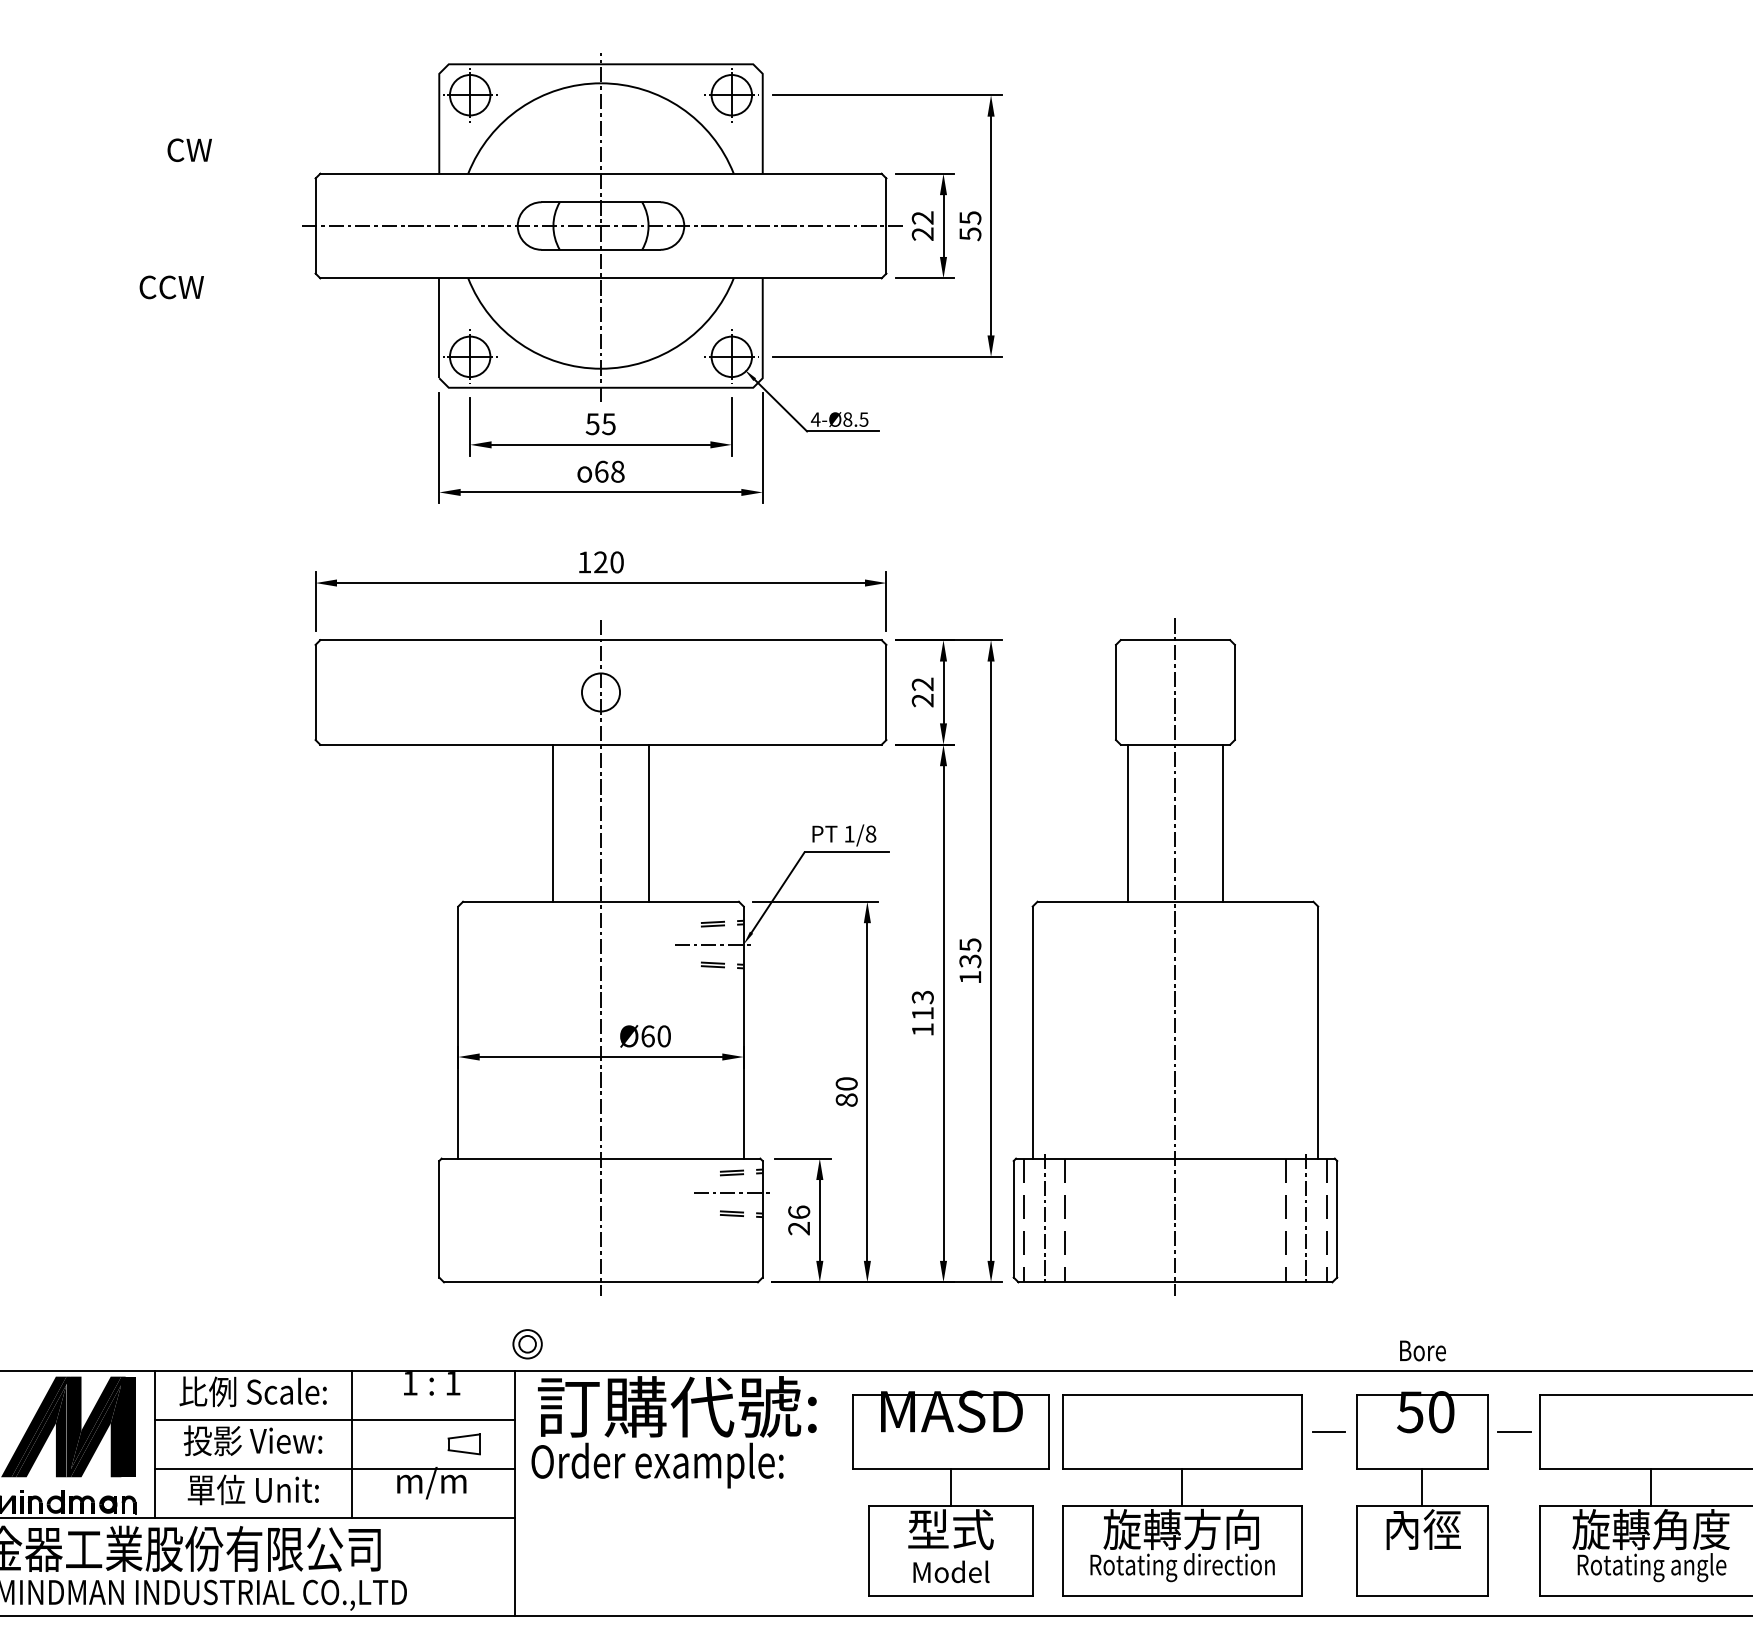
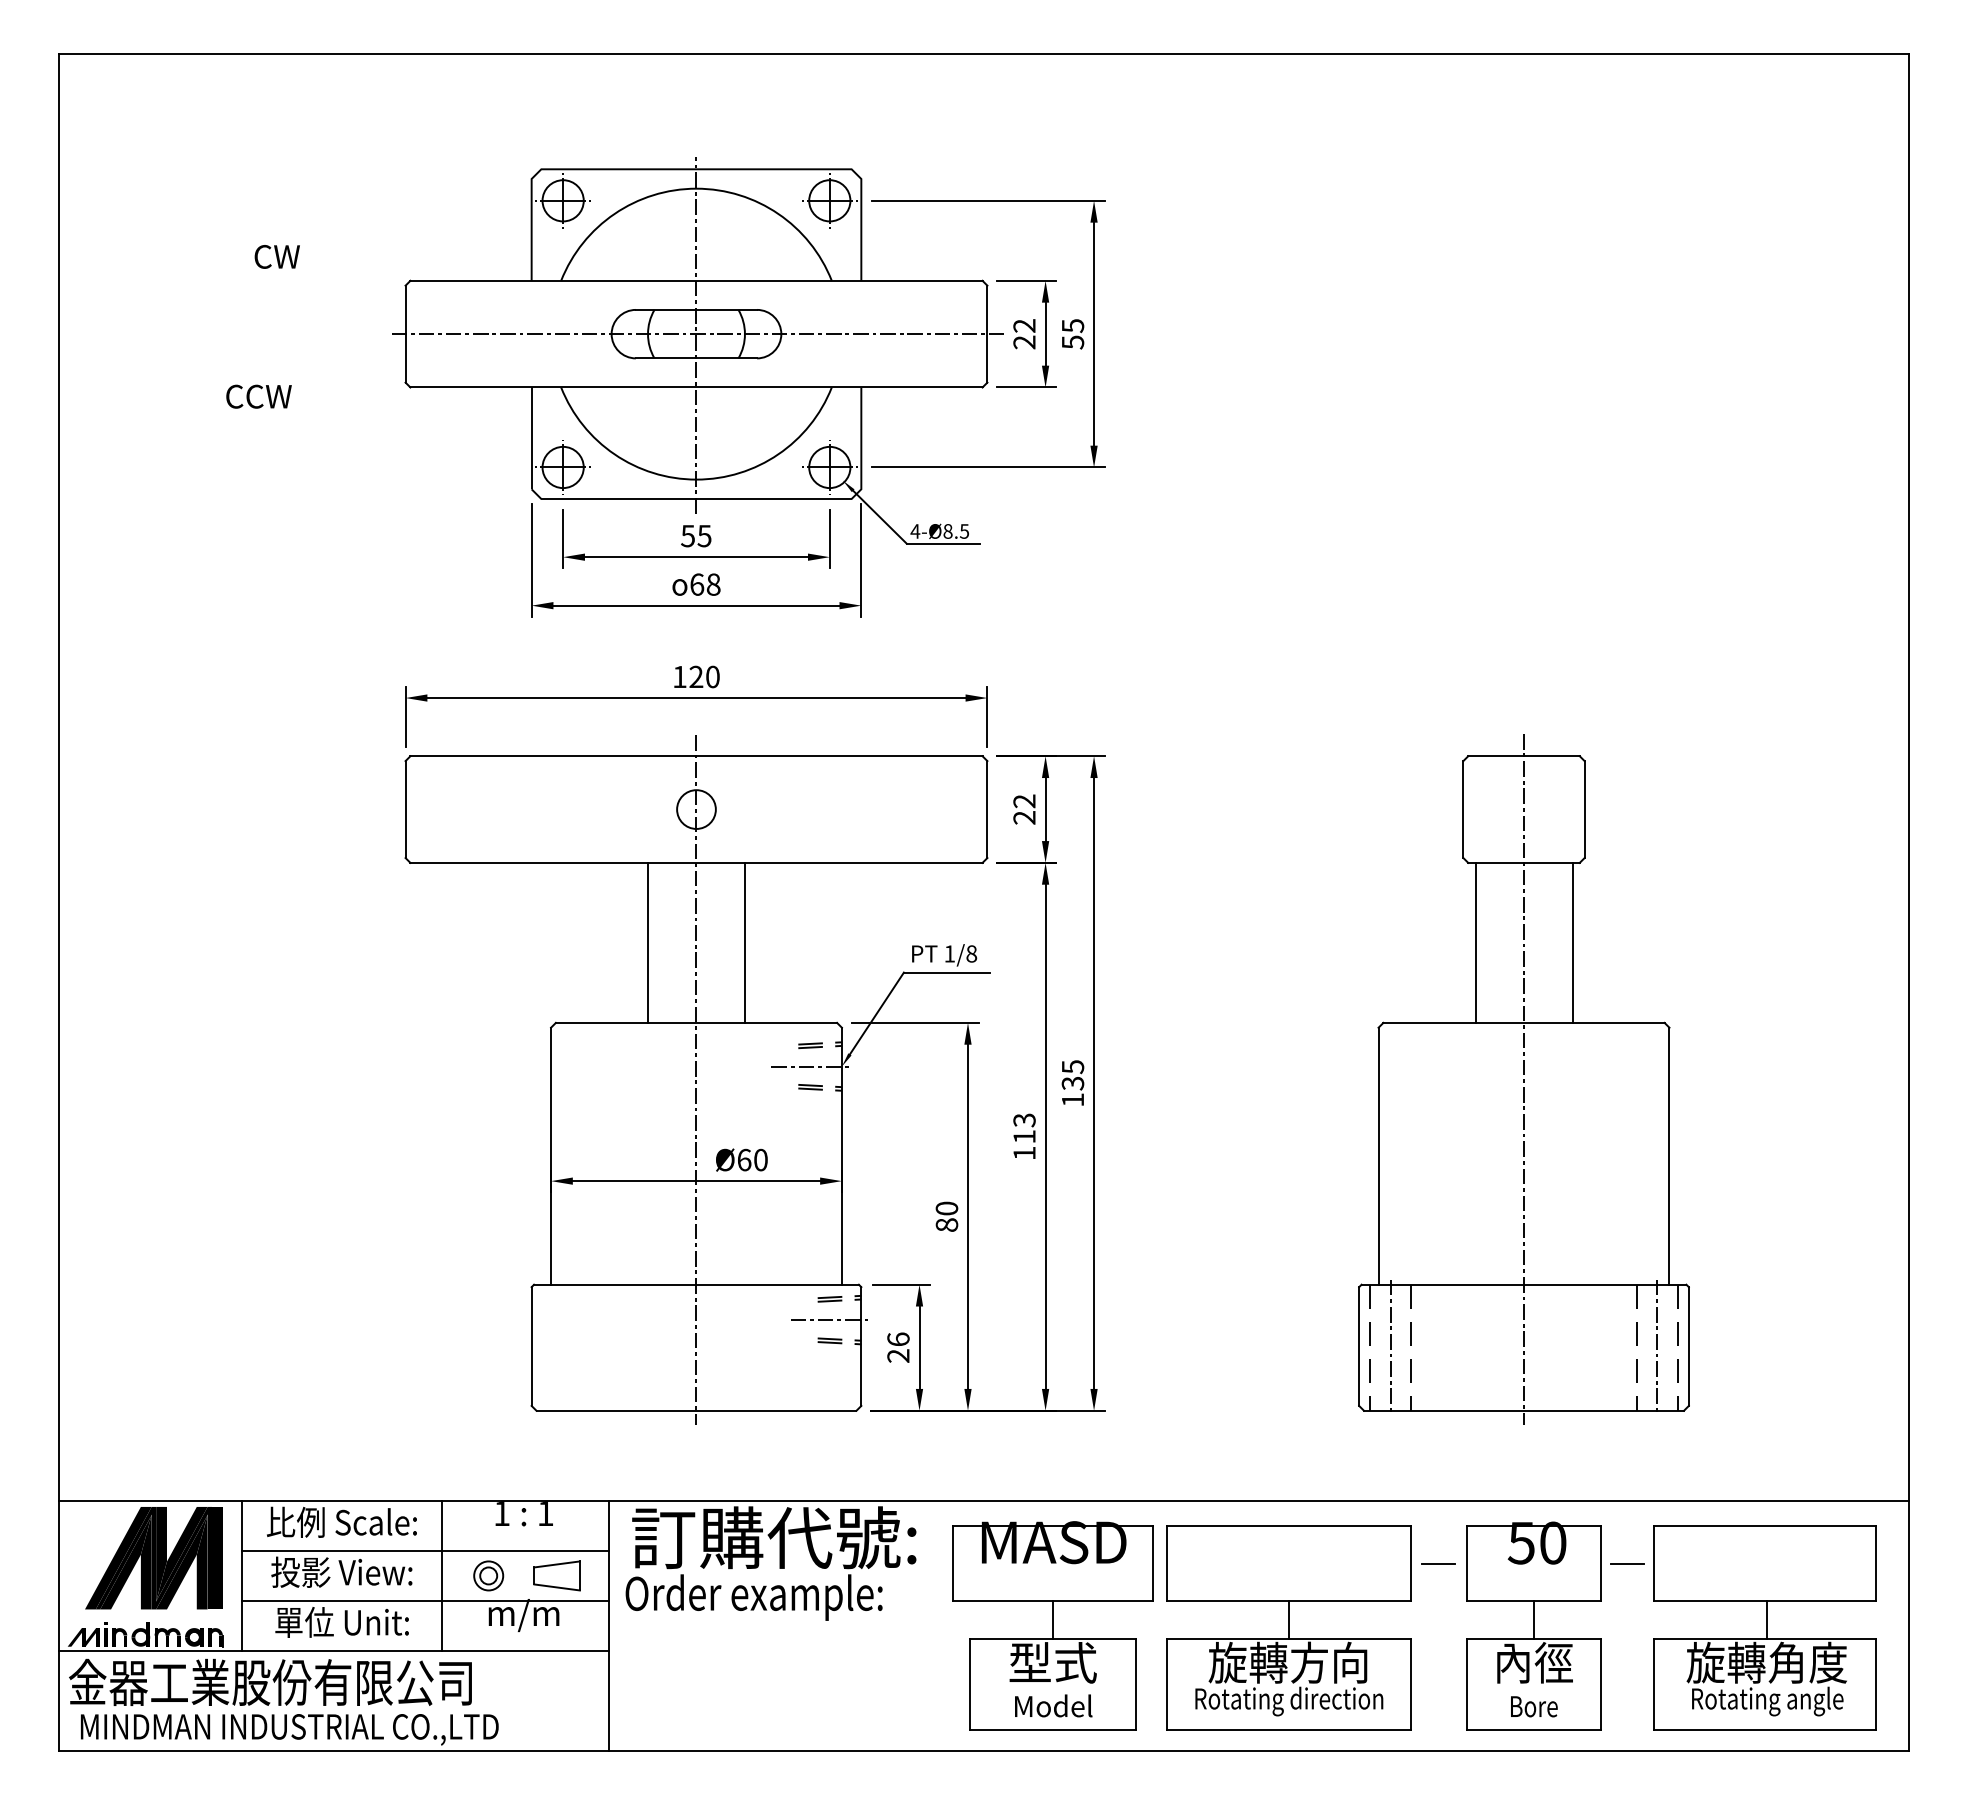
part: (1174, 957) -> (1523, 1079), moved
part: (527, 1343) -> (488, 1575), moved
text: (1423, 1350) -> (1534, 1706), moved
part: (463, 1443) -> (556, 1575), size x1.43

